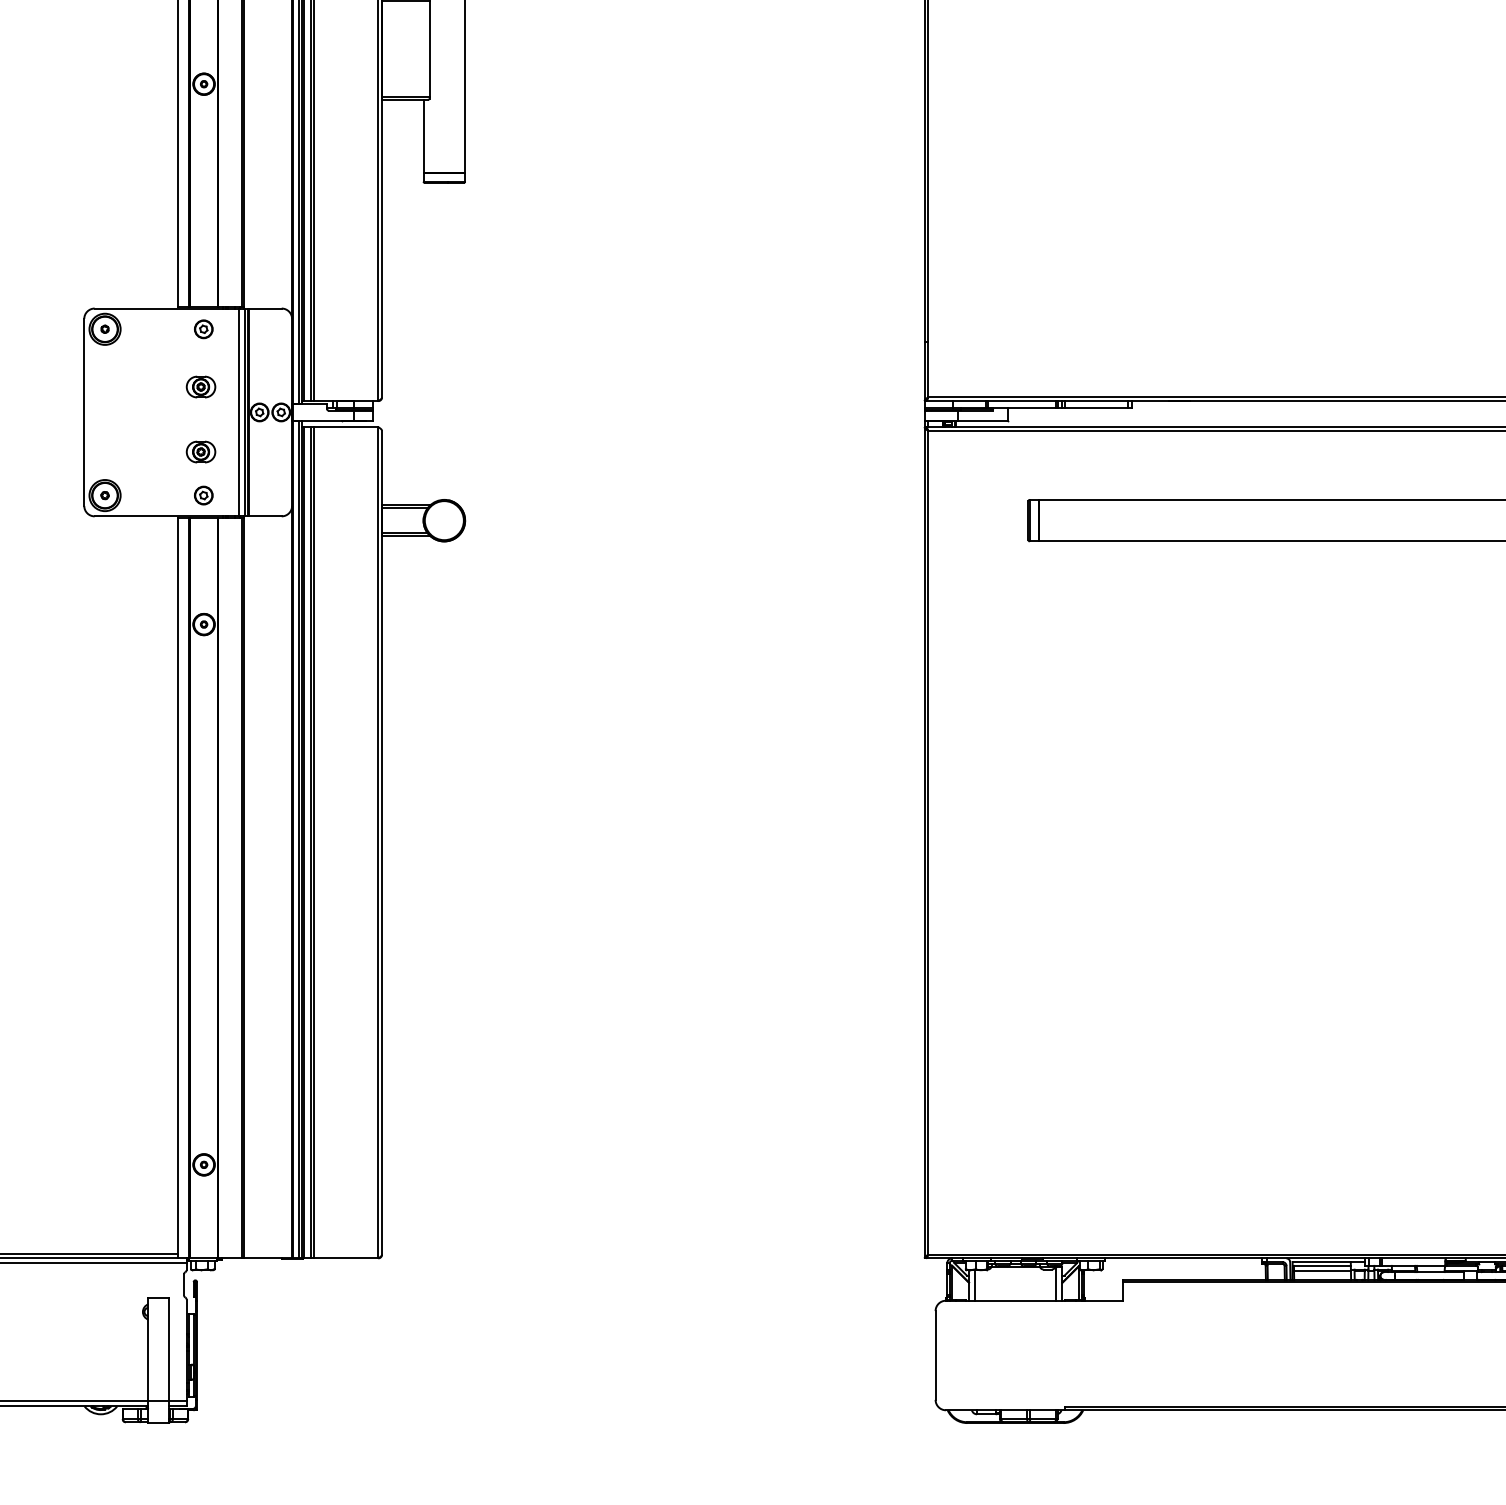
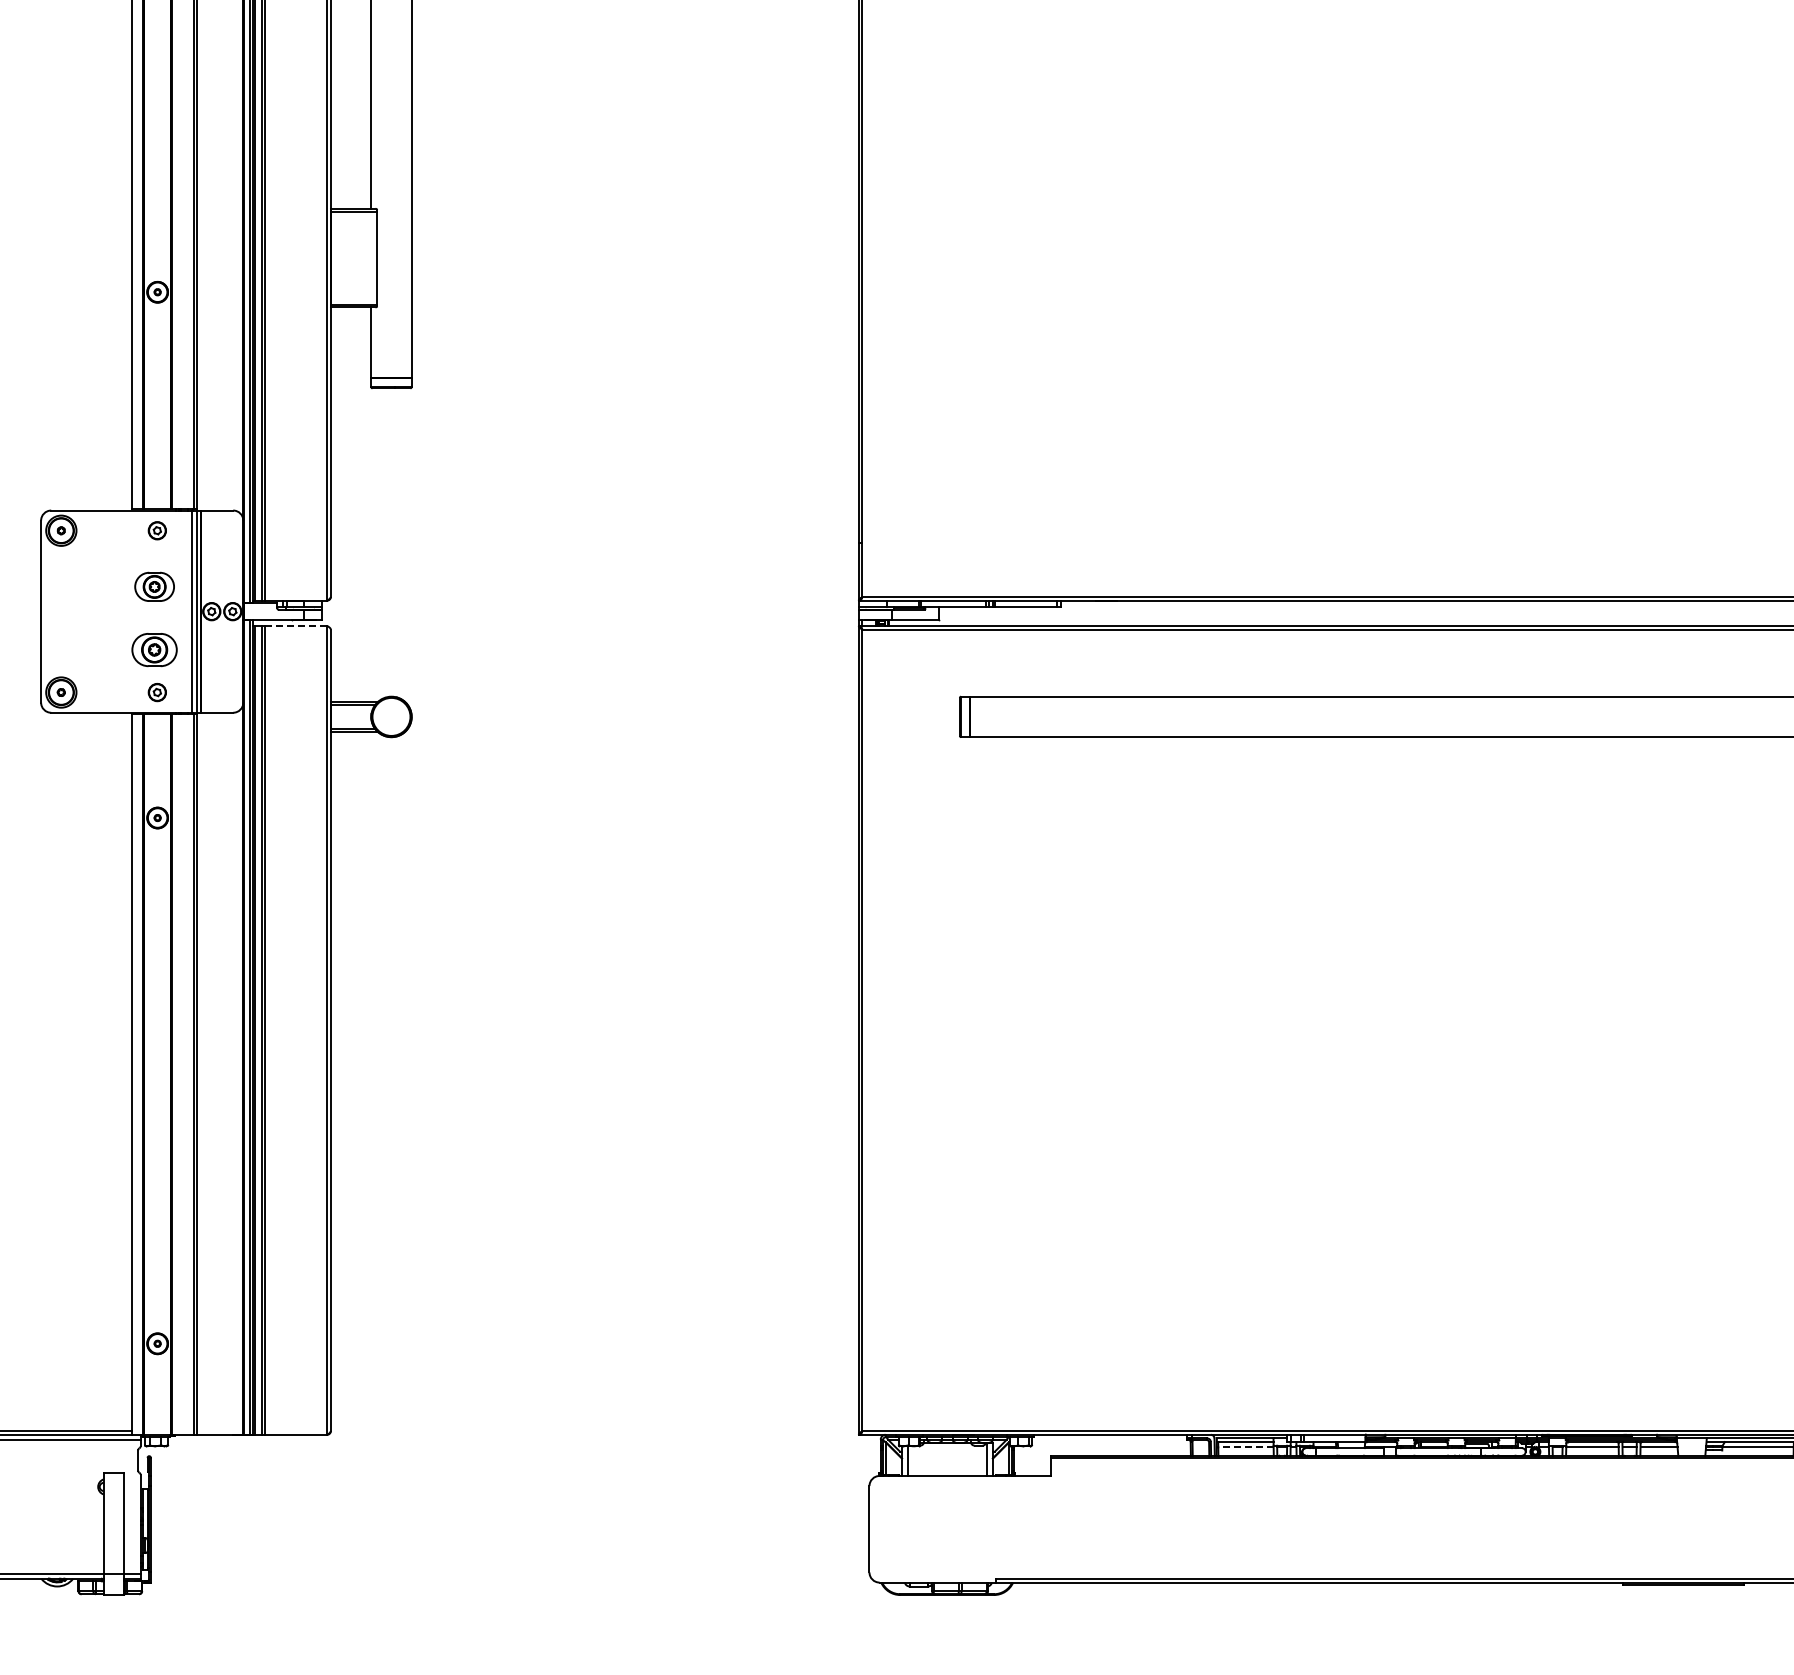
part: (200, 386) -> (154, 586), size x1.4
line: (345, 426) -> (295, 625), solid -> dashed
part: (200, 452) -> (154, 650), size x1.6
line: (1322, 1271) -> (1245, 1447), solid -> dashed

